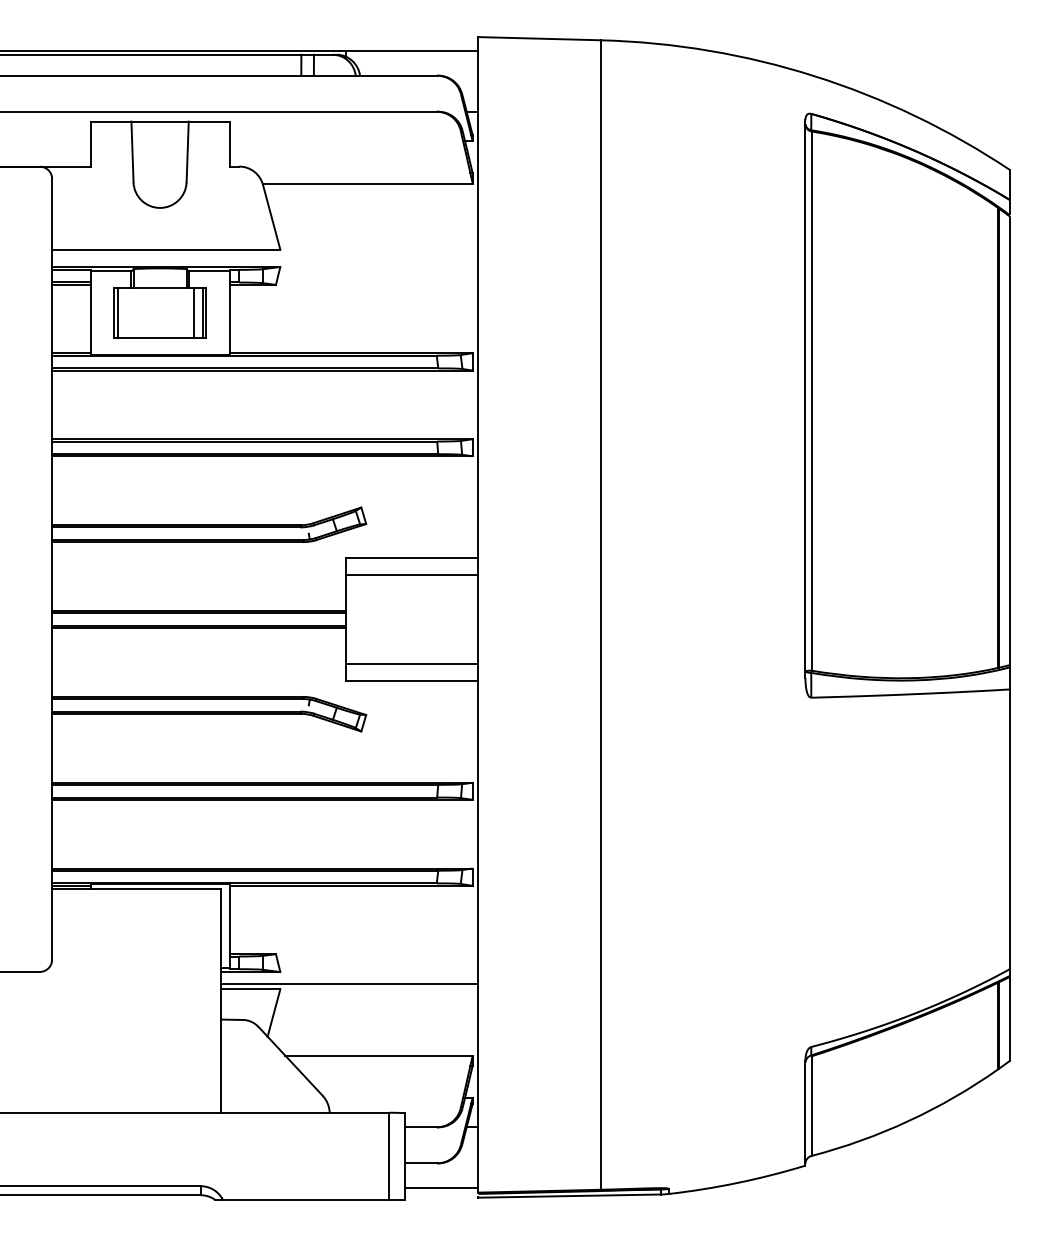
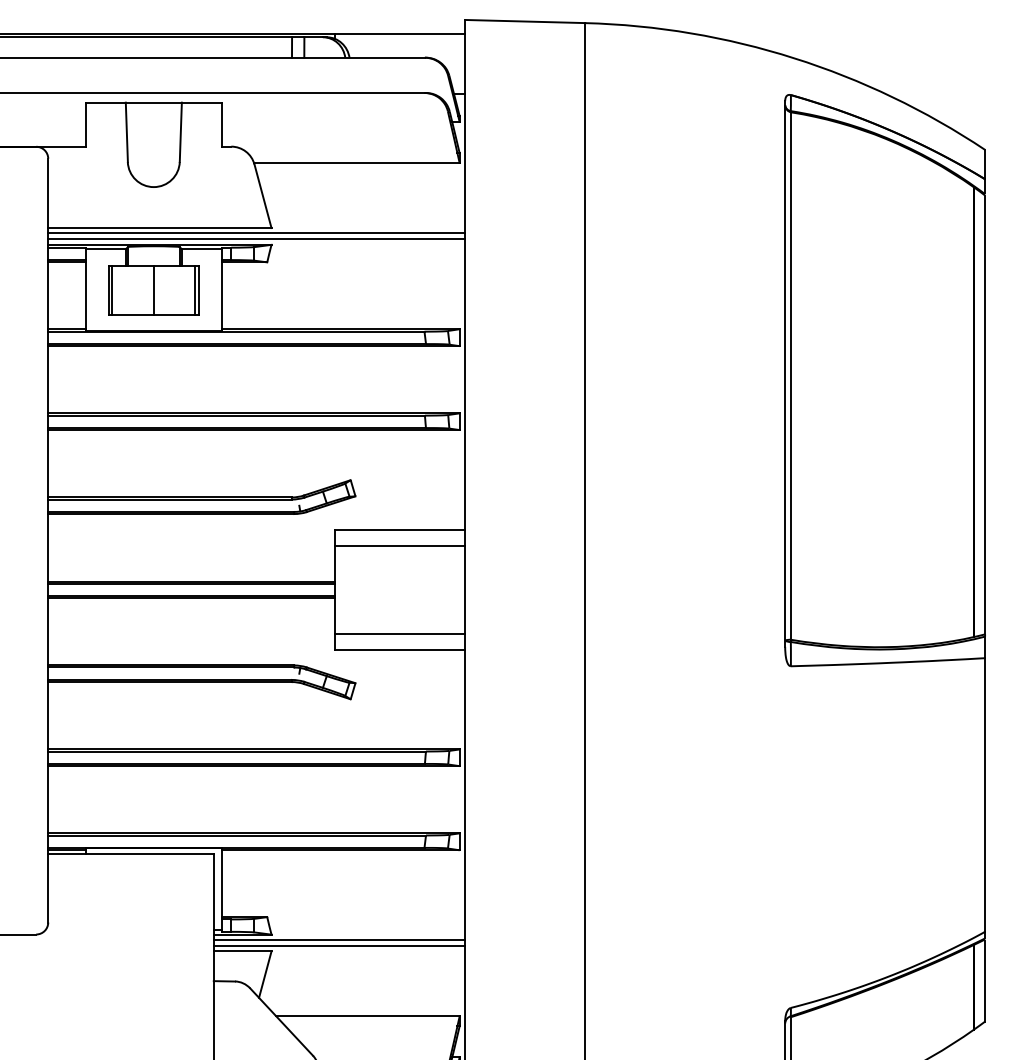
line: (265, 255) -> (256, 233), added
line: (265, 261) -> (256, 239), added
line: (194, 313) -> (154, 290), moved
line: (349, 977) -> (339, 939), added

